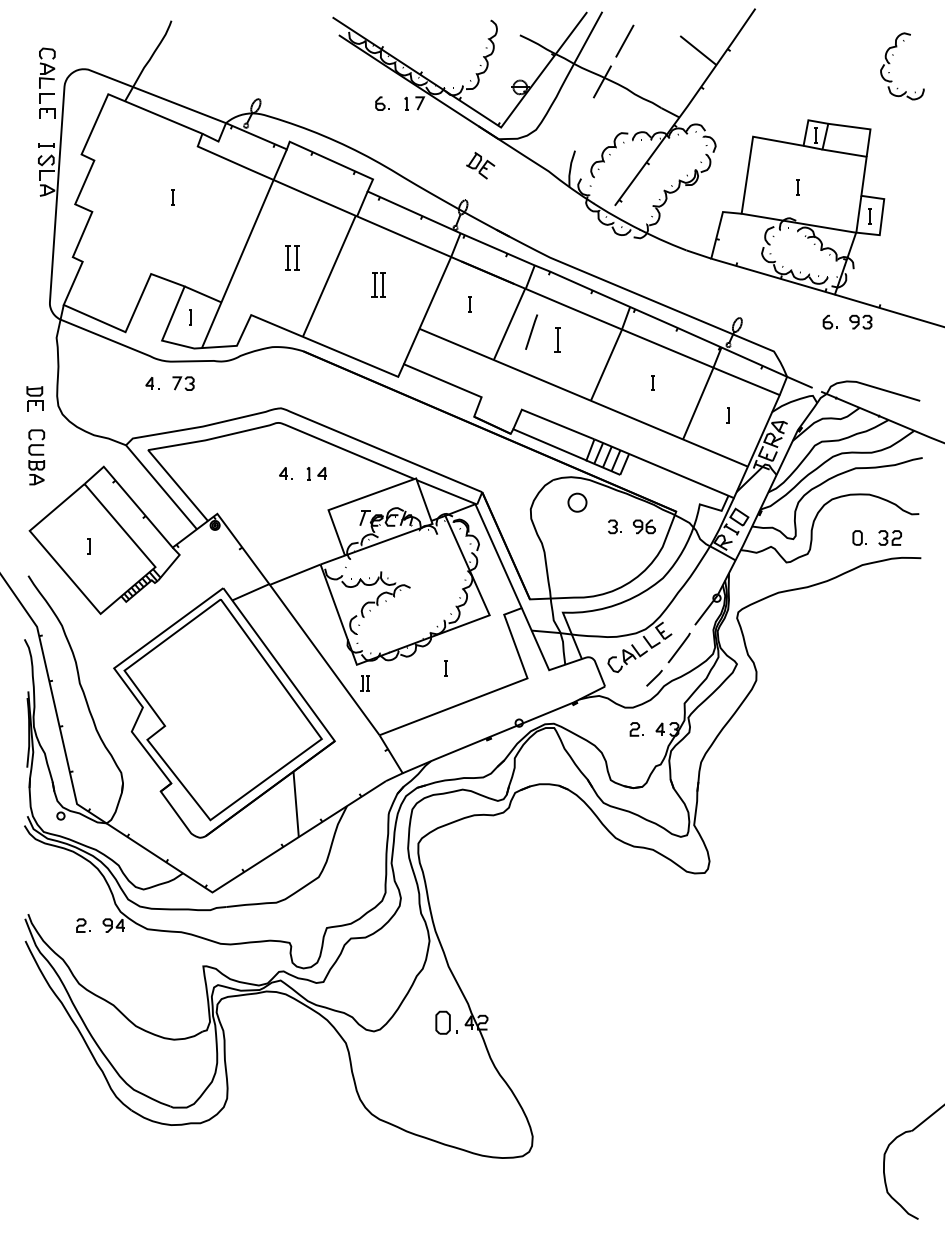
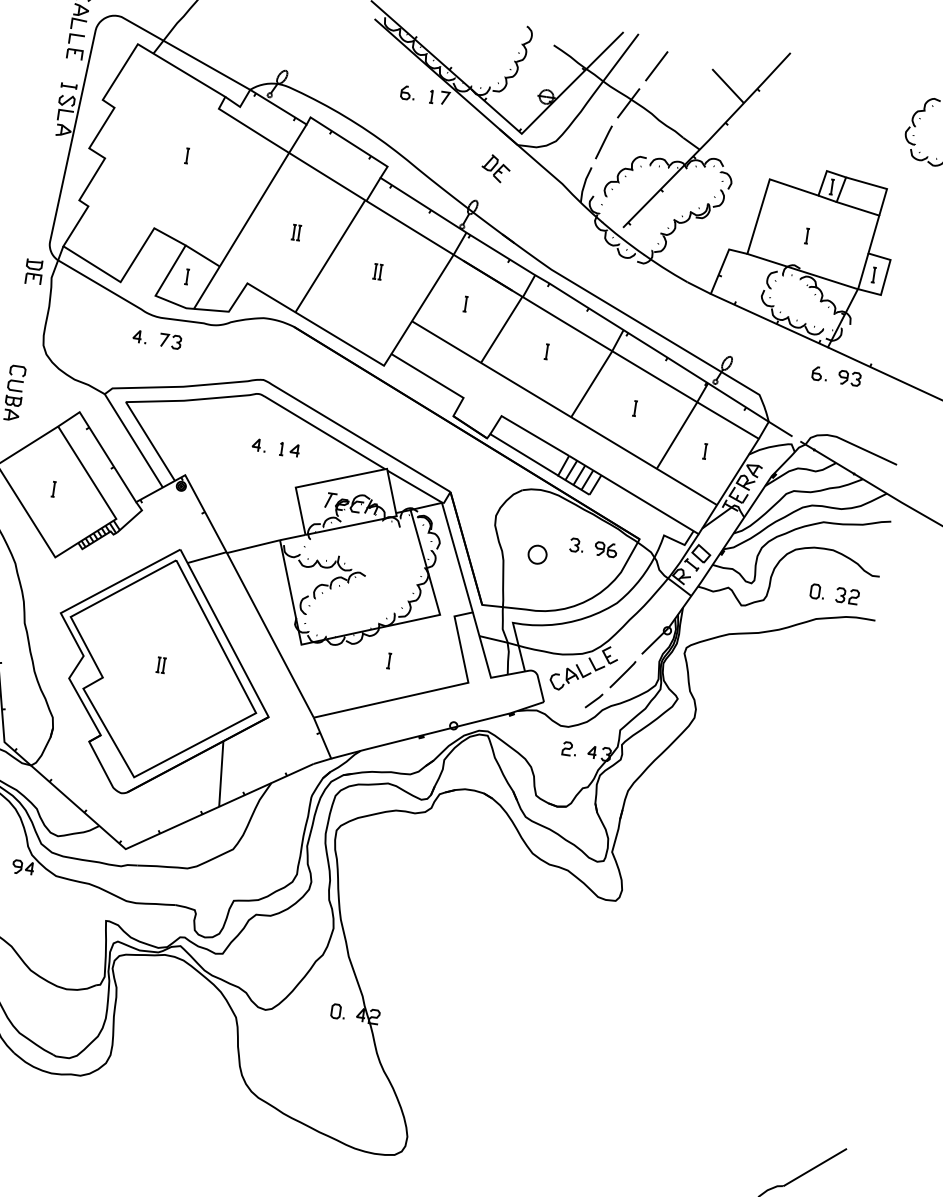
part: (292, 257) -> (296, 232), size x0.62
part: (378, 284) -> (377, 271), size x0.62
line: (531, 331) -> (603, 141), moved
part: (556, 339) -> (546, 351), size x0.62
part: (34, 398) -> (33, 271), moved
part: (577, 502) -> (537, 554), moved
part: (364, 683) -> (160, 665), moved
part: (445, 1022) -> (337, 1011), size x0.62

